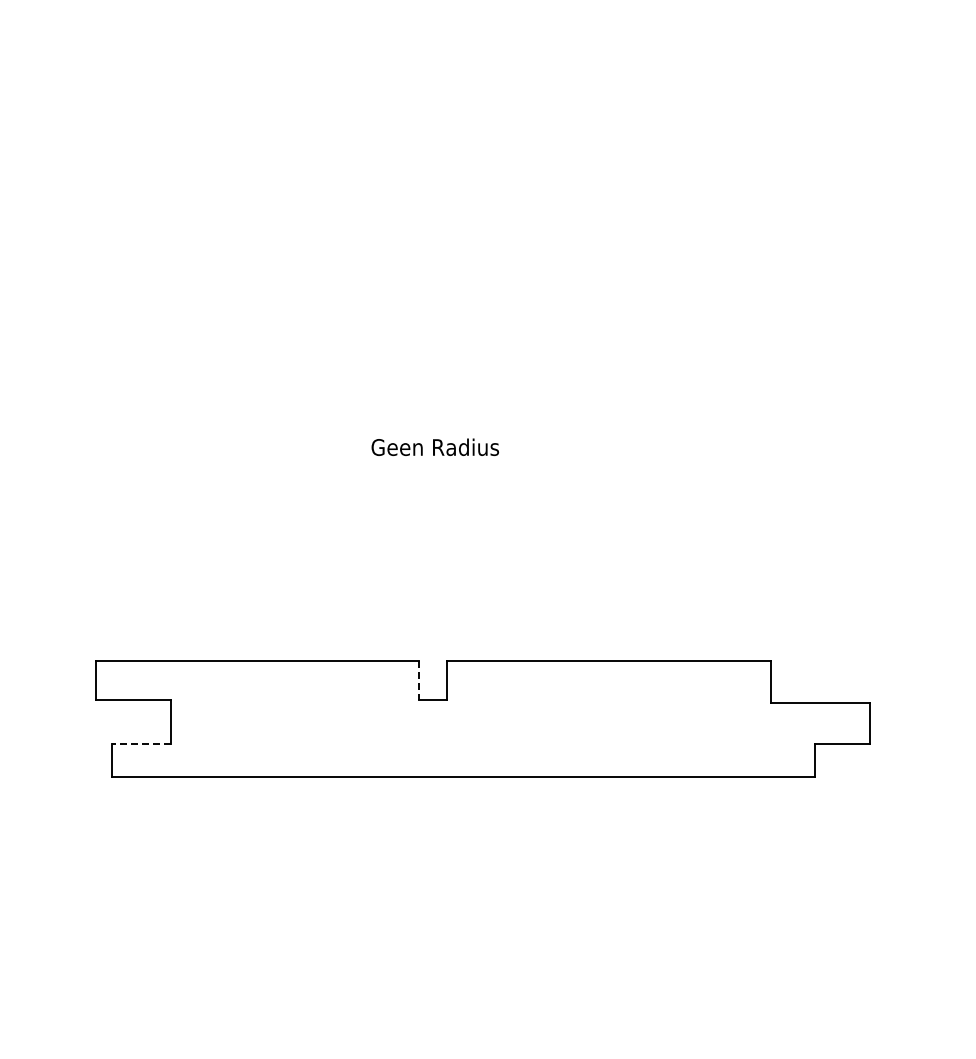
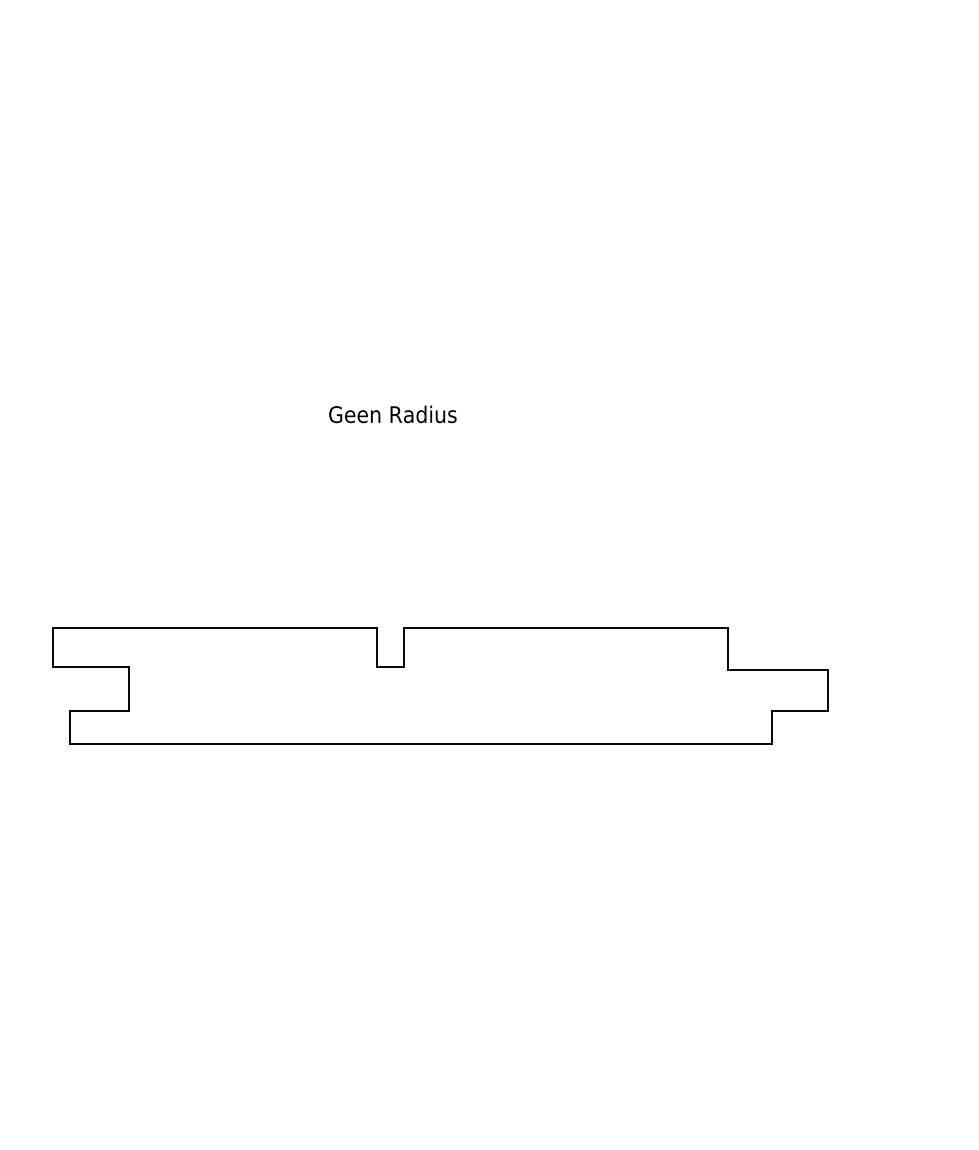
line: (418, 681) -> (376, 648), dashed -> solid
line: (141, 744) -> (99, 711), dashed -> solid

